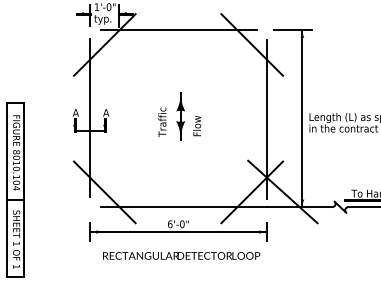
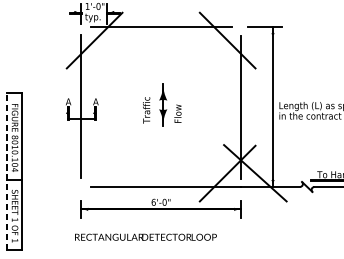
line: (7, 190) -> (6, 171), solid -> dashed
line: (104, 192) -> (94, 173), removed
text: (181, 255) -> (145, 236), moved

